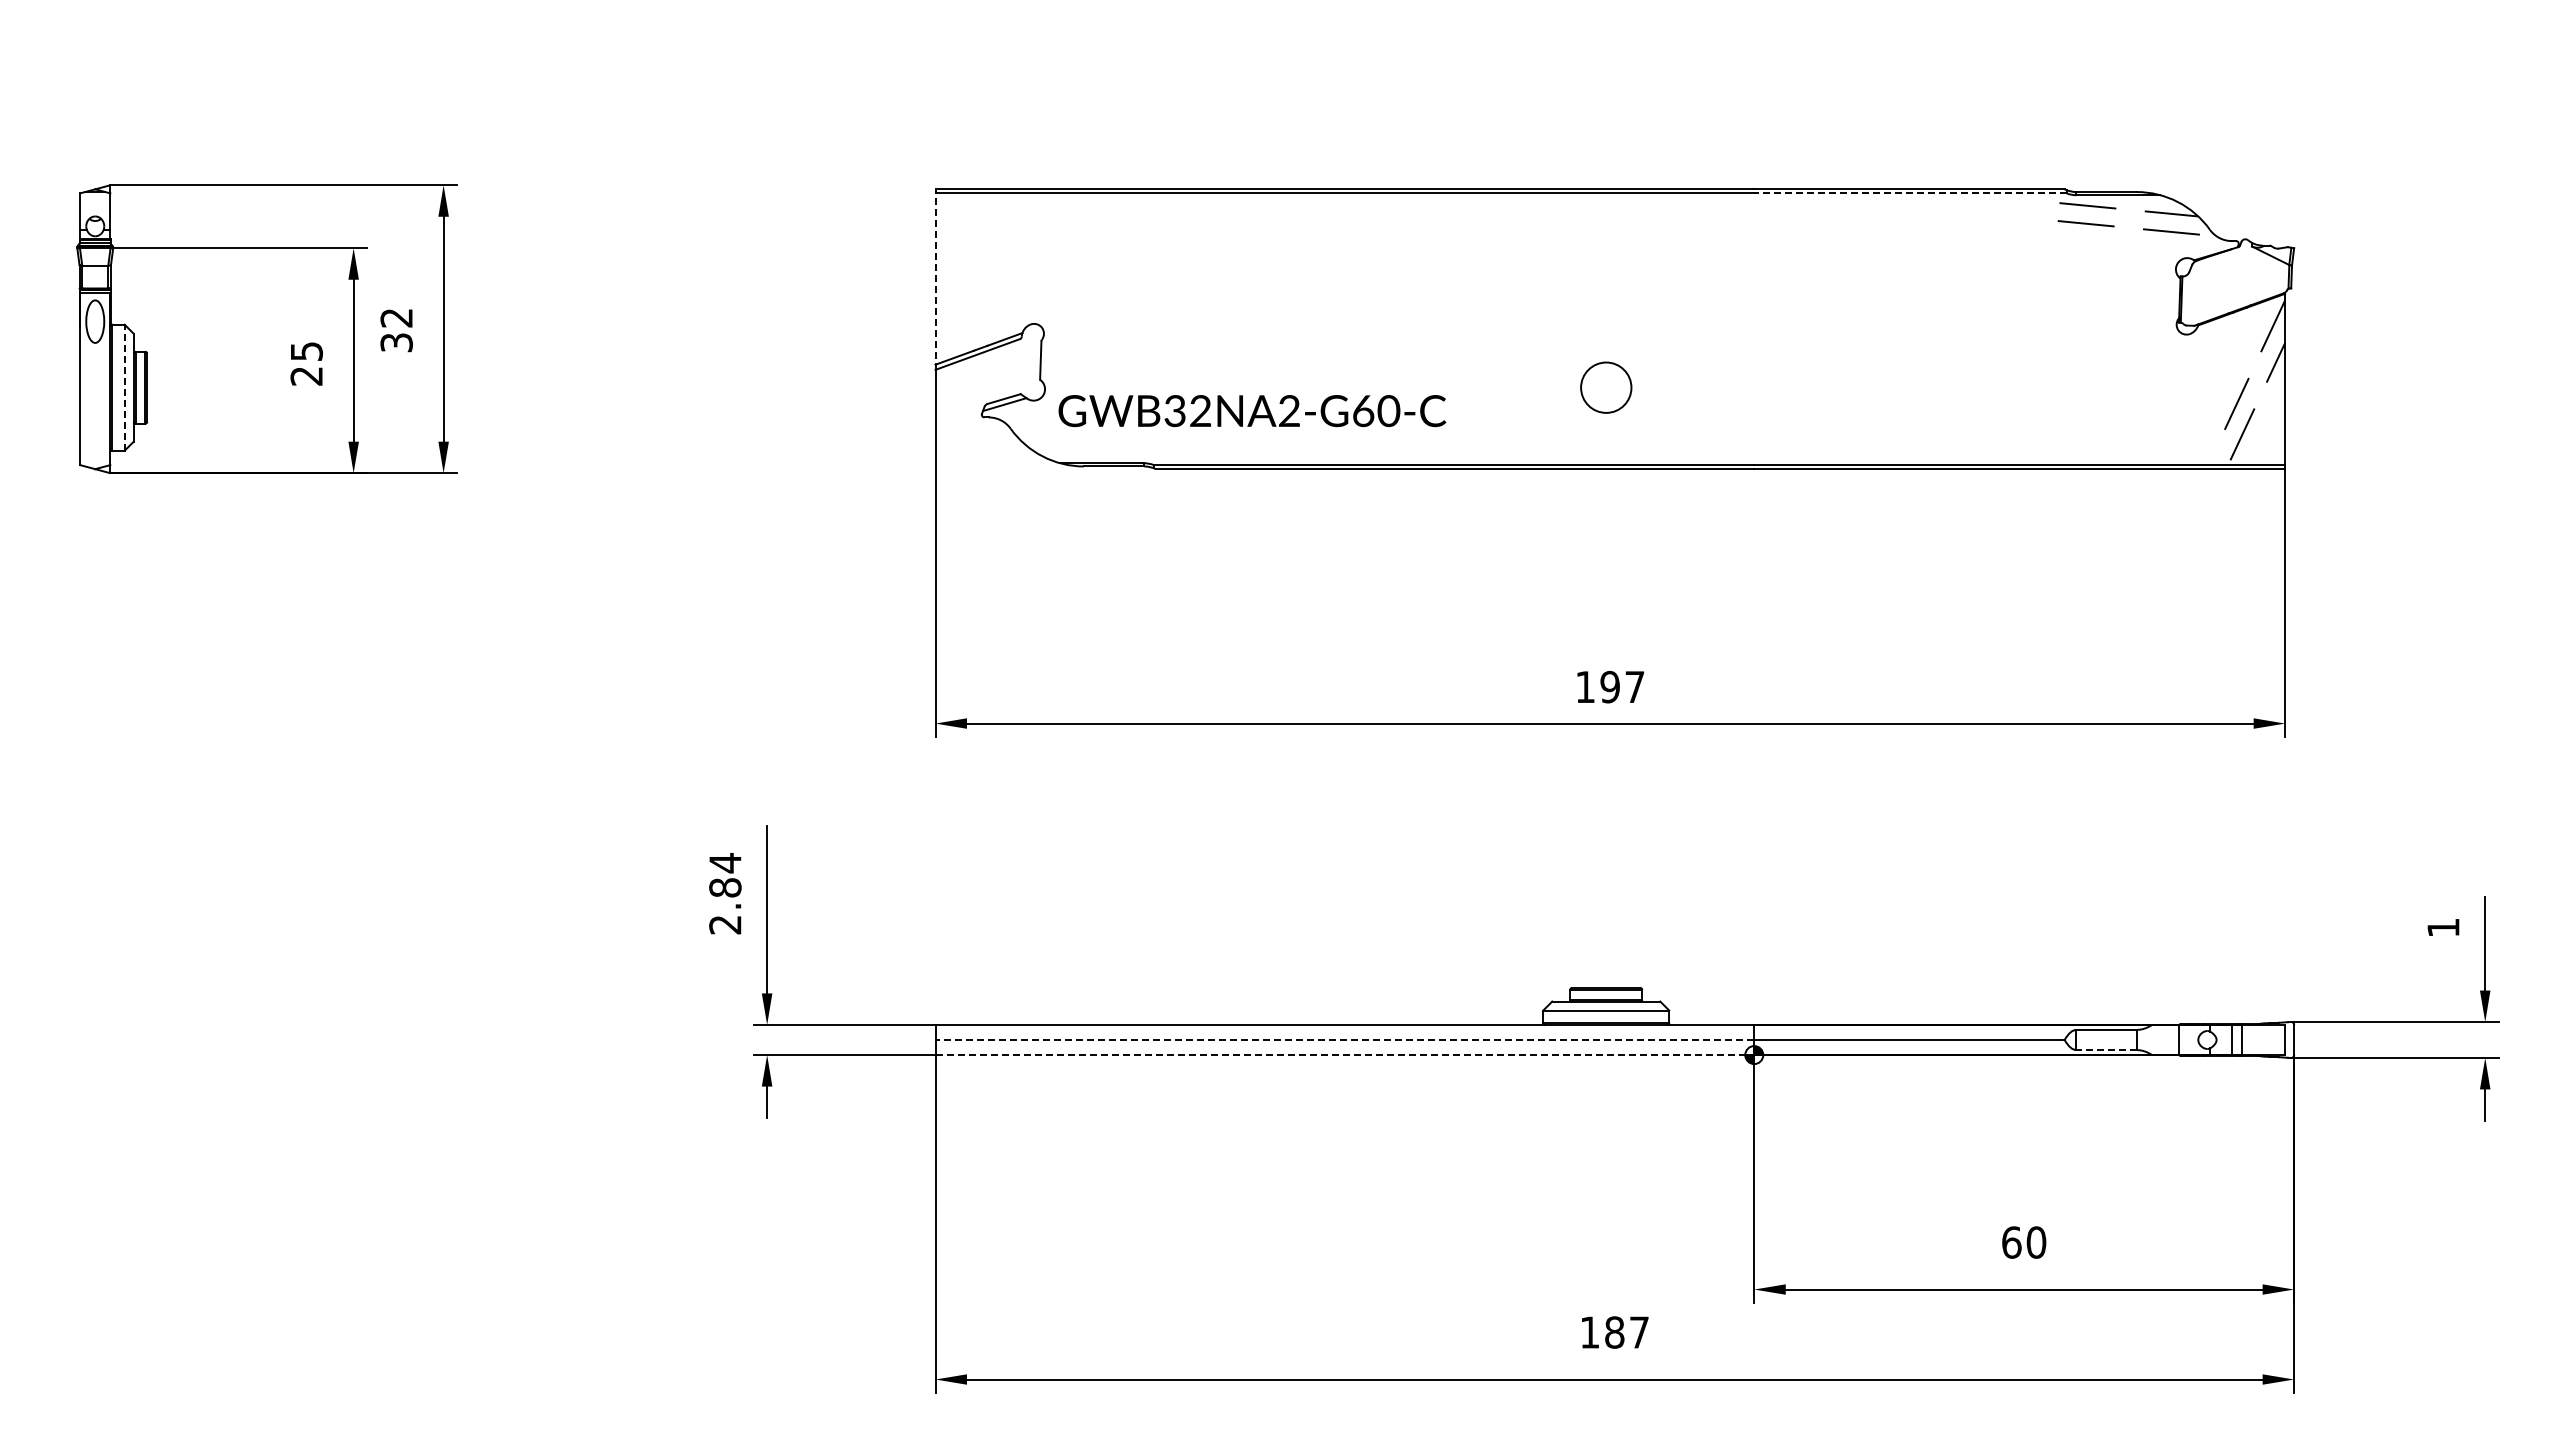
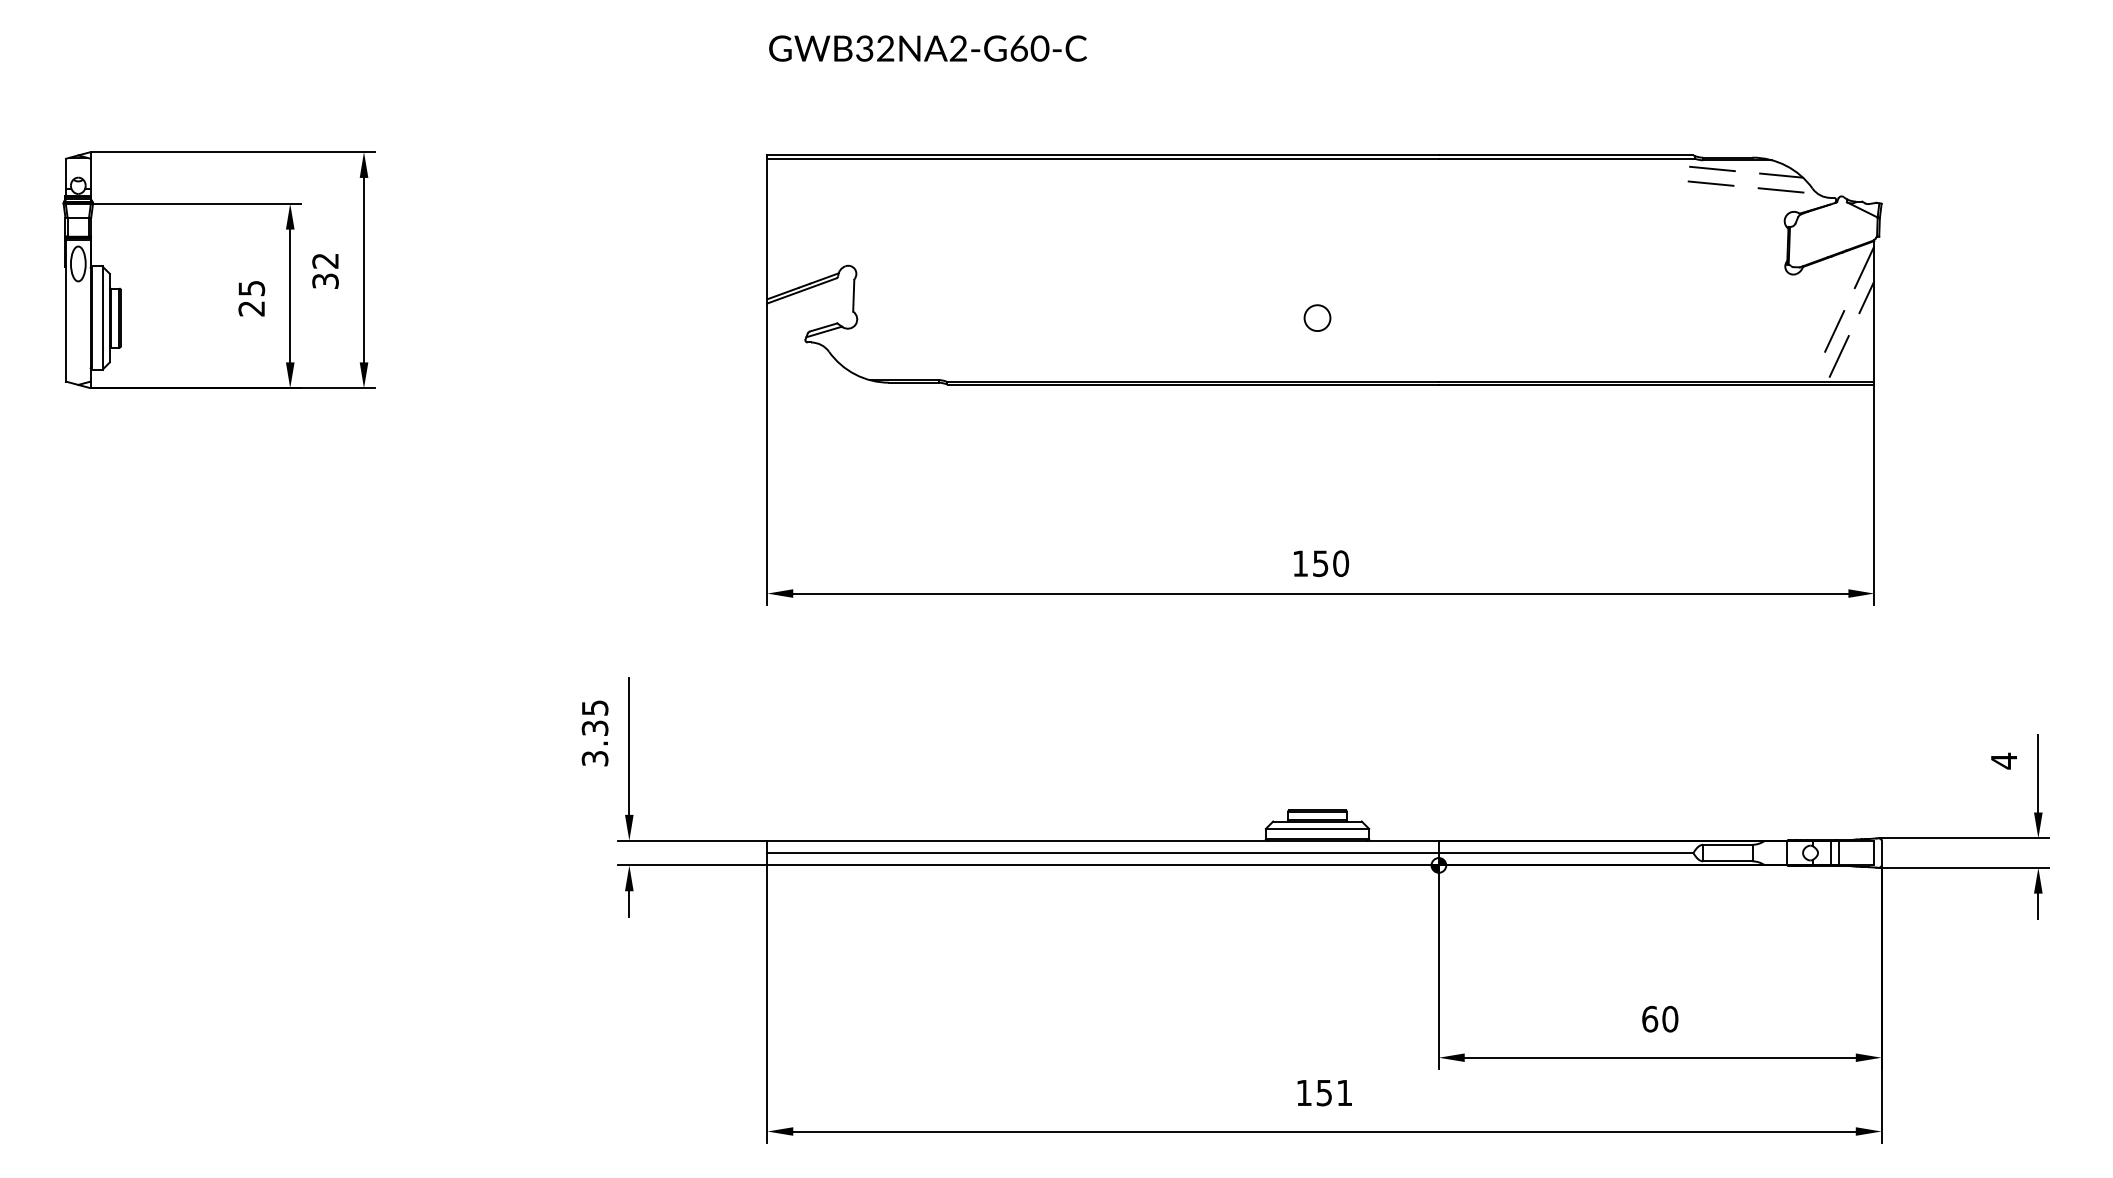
line: (1910, 193) -> (1567, 158), dashed -> solid
line: (935, 279) -> (767, 229), dashed -> solid
line: (124, 387) -> (102, 317), dashed -> solid
circle: (1606, 387) -> (1317, 317), size x0.62
text: (1252, 411) -> (928, 48), moved
text: (1622, 686) -> (1330, 563), 197 -> 150
text: (725, 893) -> (595, 732), 2.84 -> 3.35
text: (2443, 927) -> (2004, 760), 1 -> 4
line: (1344, 1040) -> (1102, 853), dashed -> solid
line: (2106, 1050) -> (1727, 861), dashed -> solid
line: (1345, 1055) -> (1103, 865), dashed -> solid
text: (1626, 1332) -> (1334, 1092), 187 -> 151

